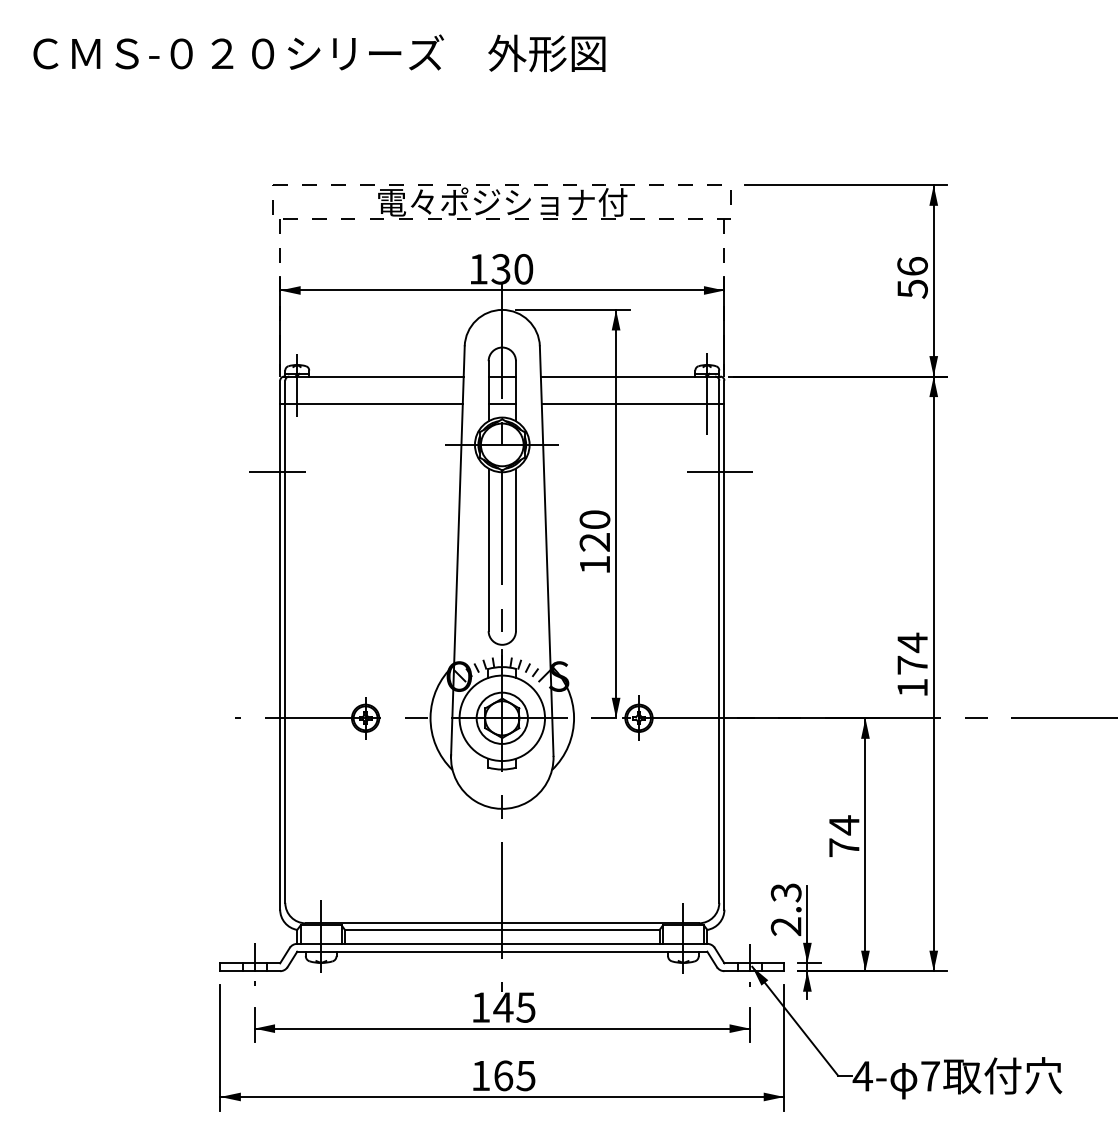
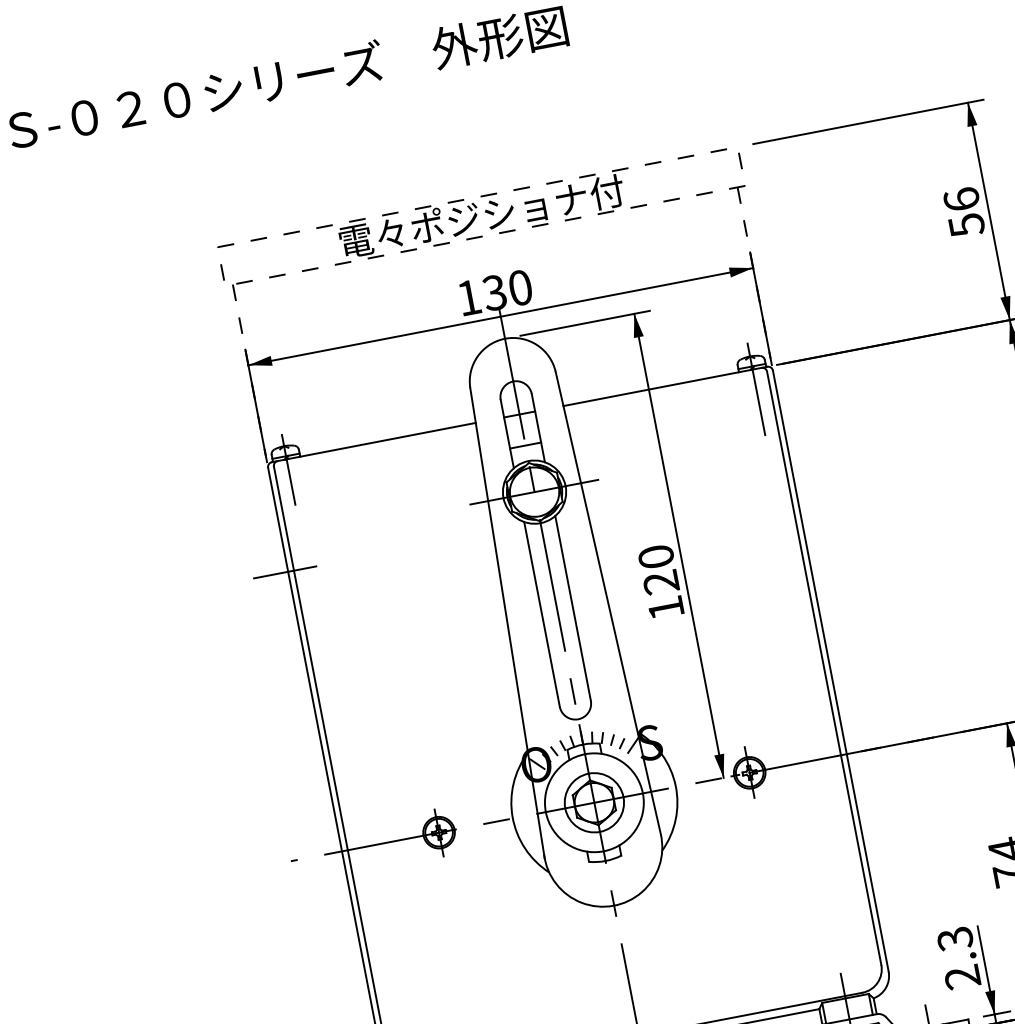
line: (371, 403) -> (376, 473), removed
line: (632, 403) -> (673, 416), removed
line: (719, 472) -> (787, 475), removed

